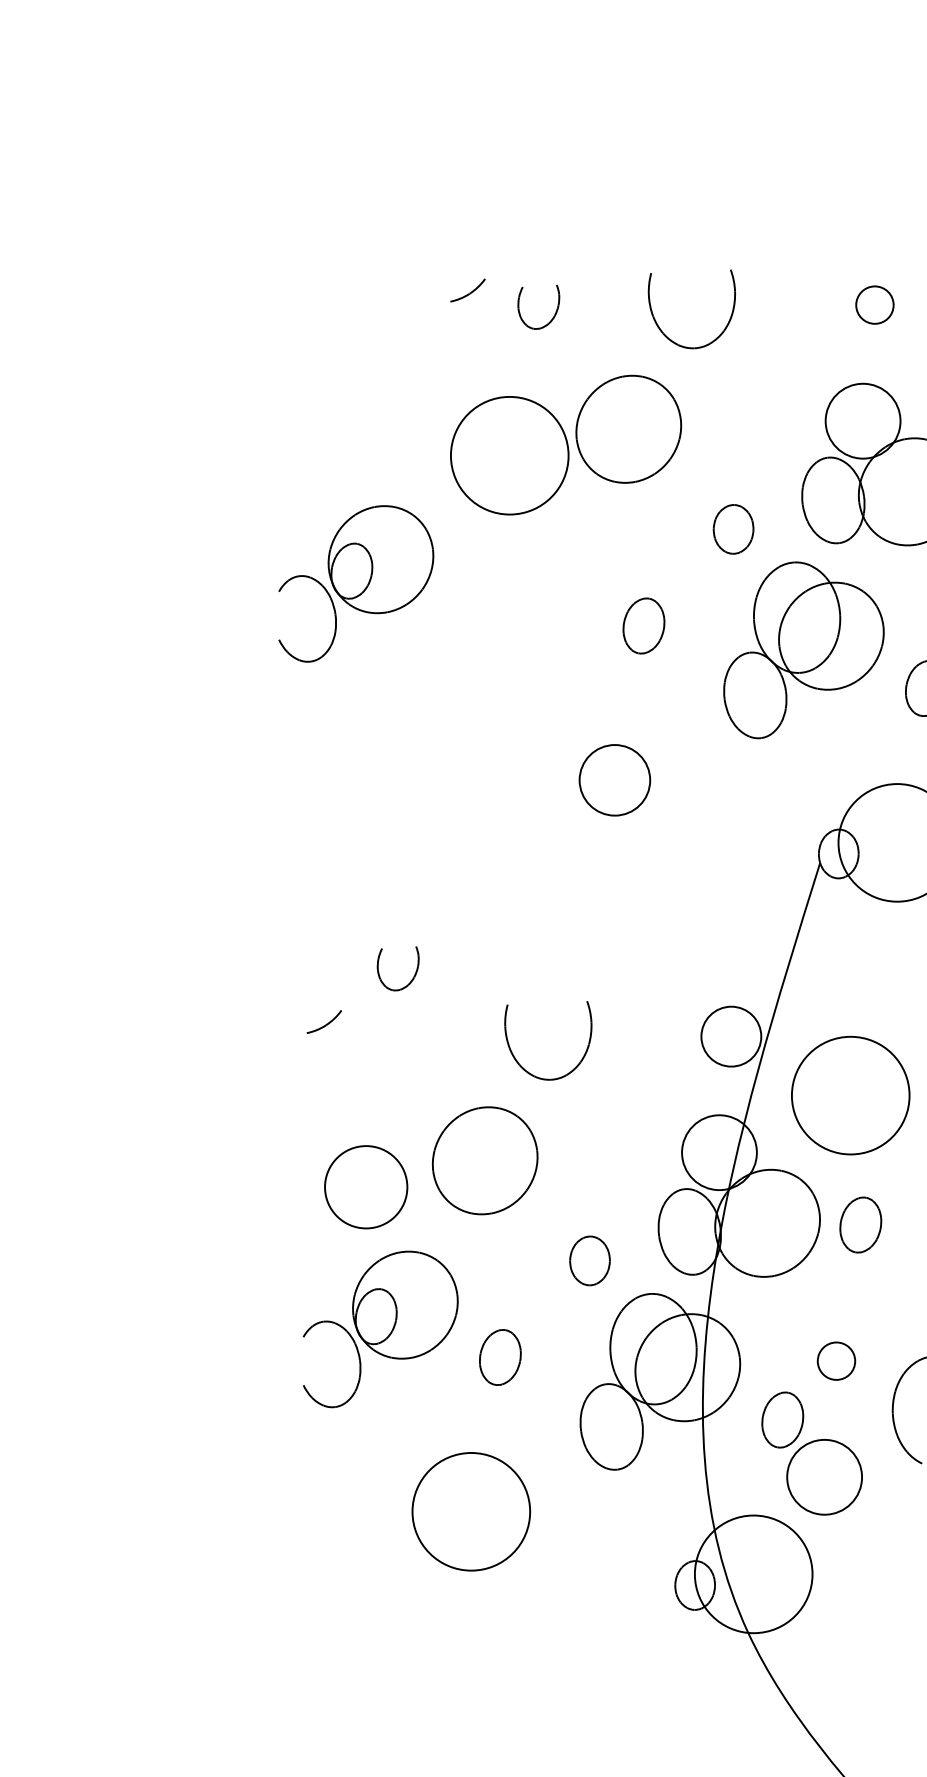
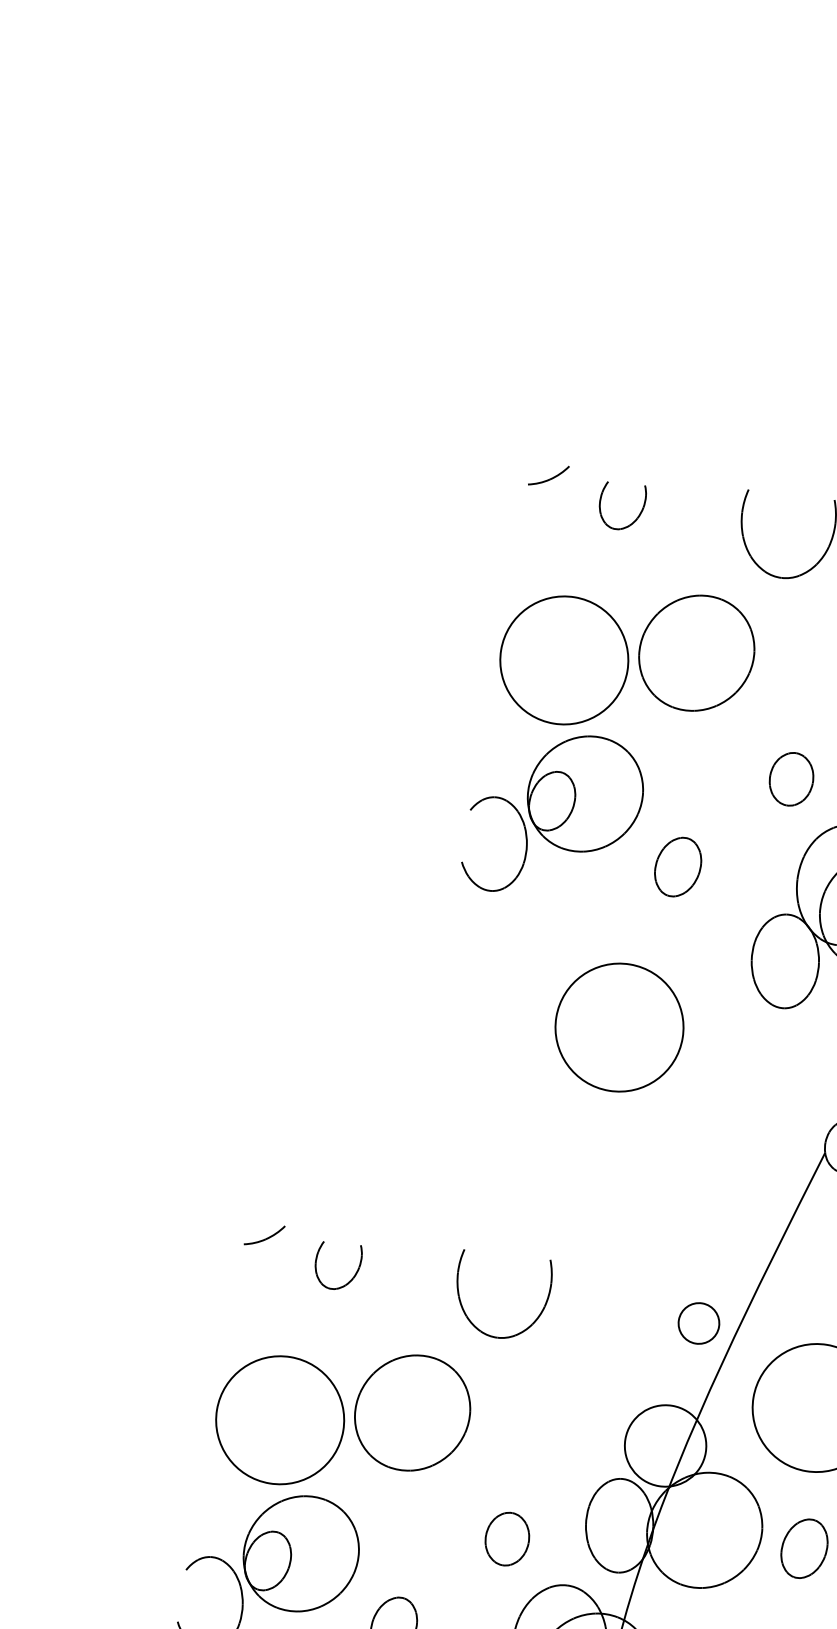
part: (356, 583) -> (554, 815), moved
circle: (614, 780) -> (619, 1027), size x1.67
part: (411, 979) -> (350, 1279), moved
circle: (731, 1036) -> (699, 1323), size x0.62
circle: (366, 1187) -> (280, 1420), size x1.43

